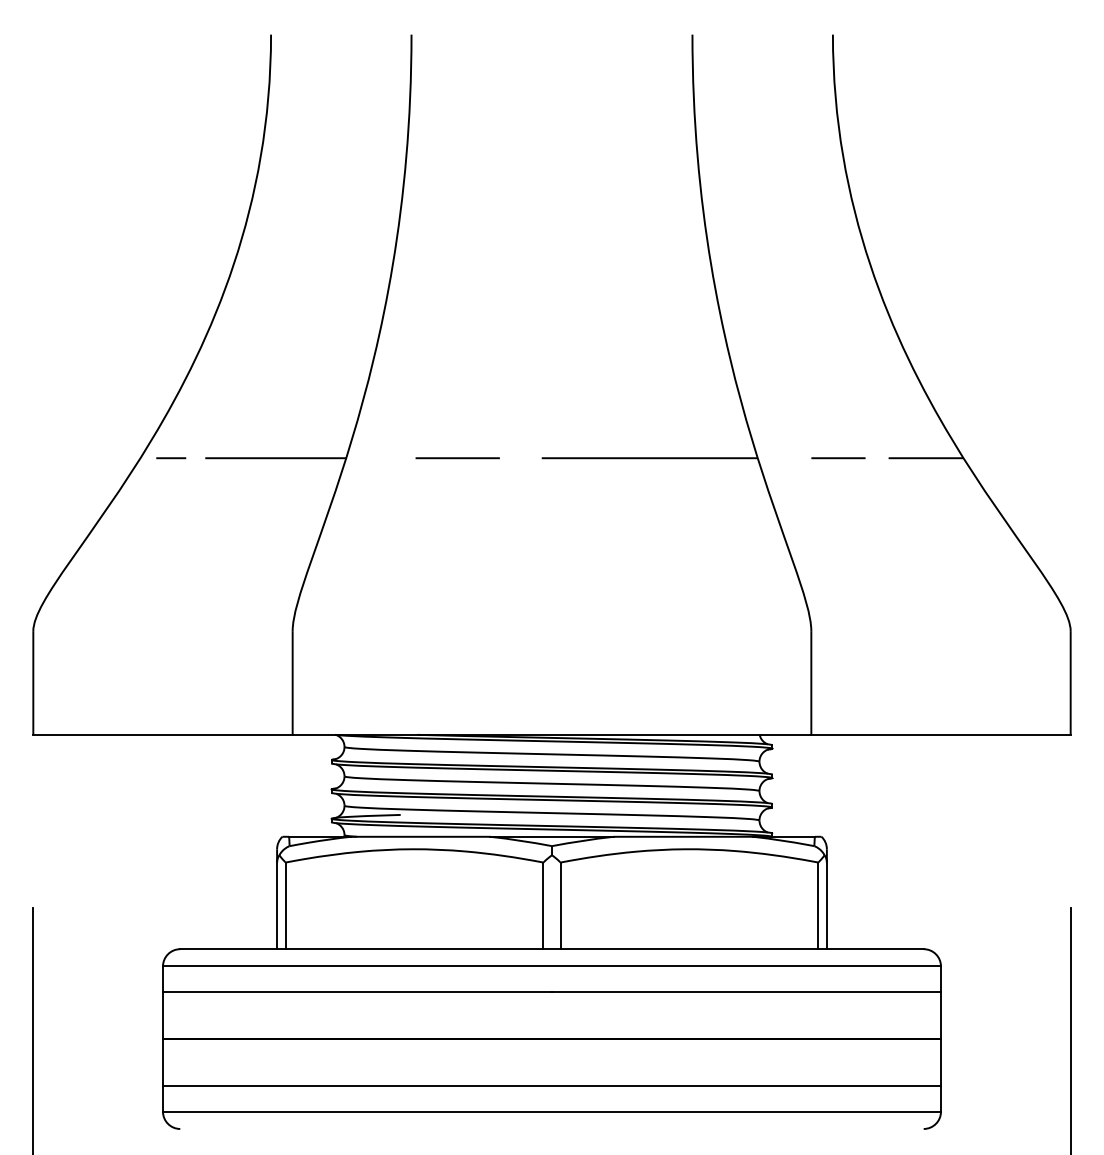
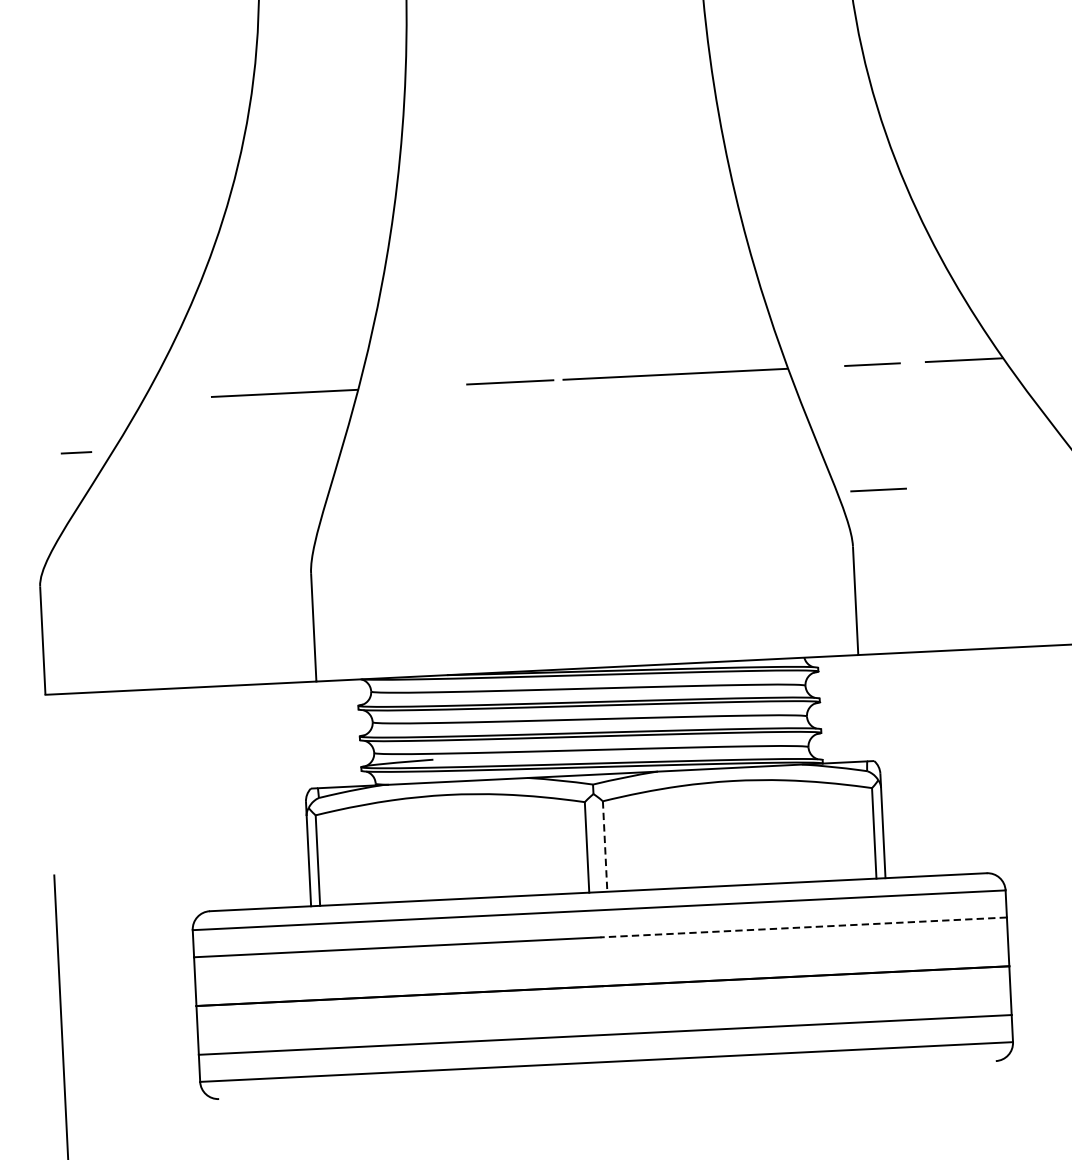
line: (171, 458) -> (76, 453), moved
line: (457, 458) -> (510, 382), moved
line: (838, 578) -> (878, 490), added
line: (560, 906) -> (605, 847), solid -> dashed
line: (746, 992) -> (803, 927), solid -> dashed

